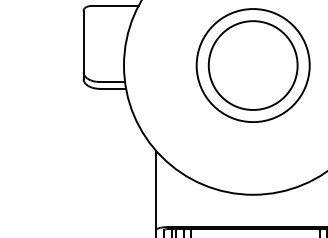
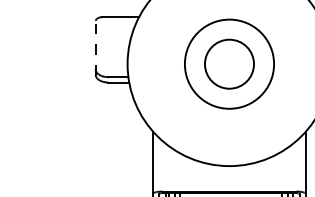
line: (83, 44) -> (95, 47), solid -> dashed
circle: (253, 65) -> (229, 64), size x0.7

